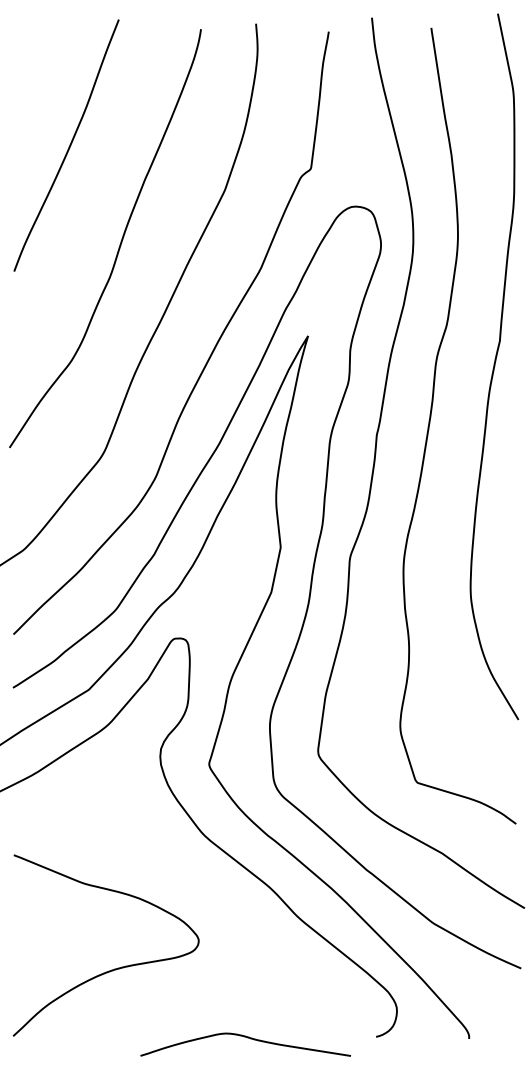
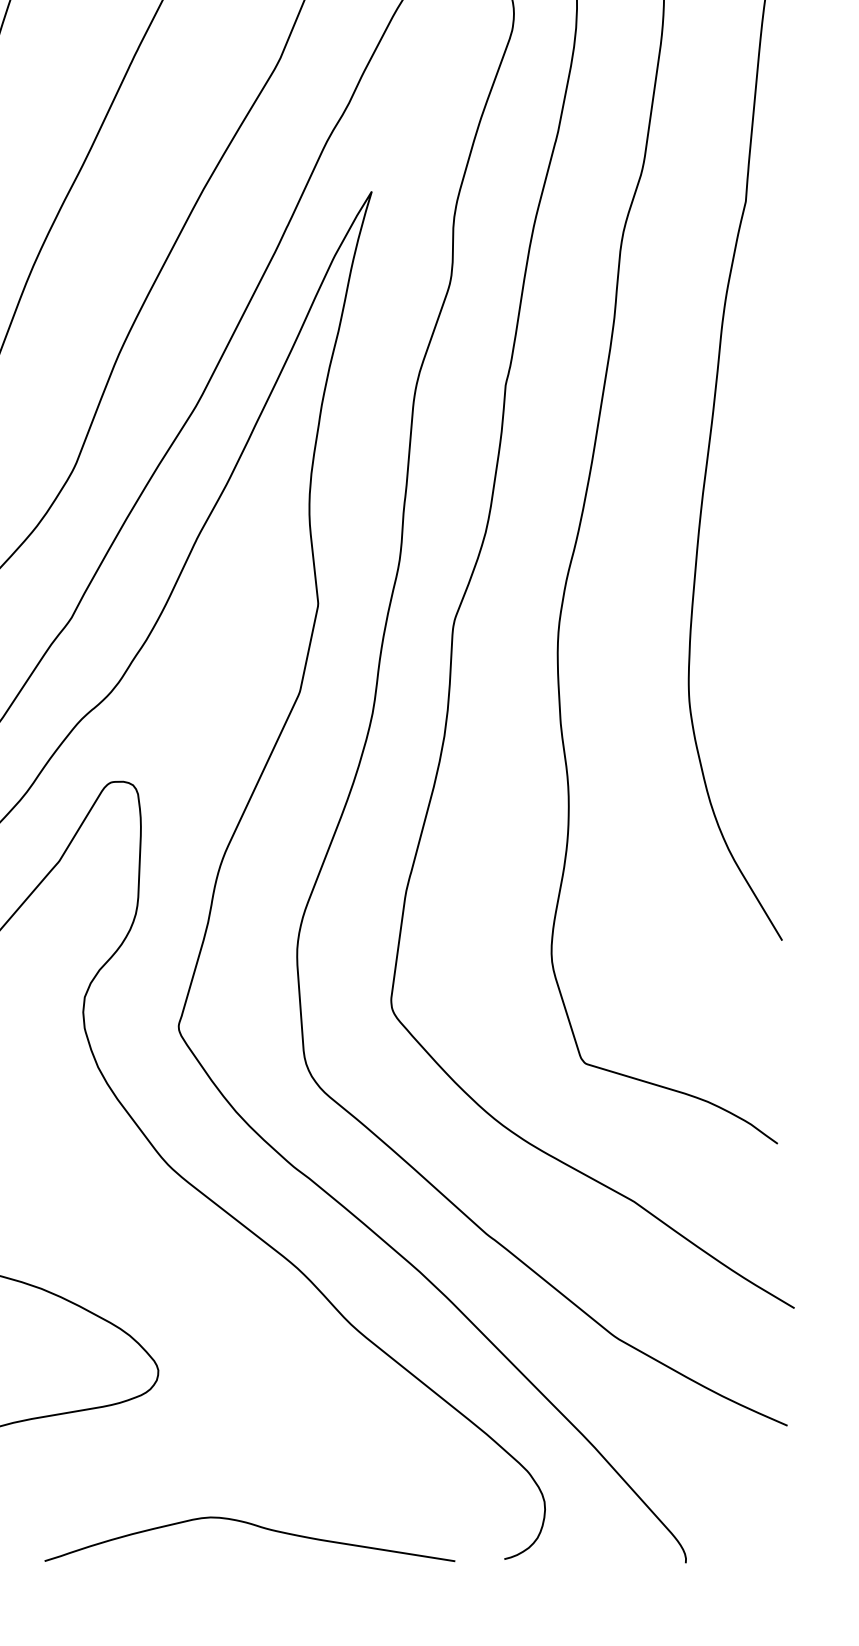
curve: (247, 1038) -> (253, 1527), moved

